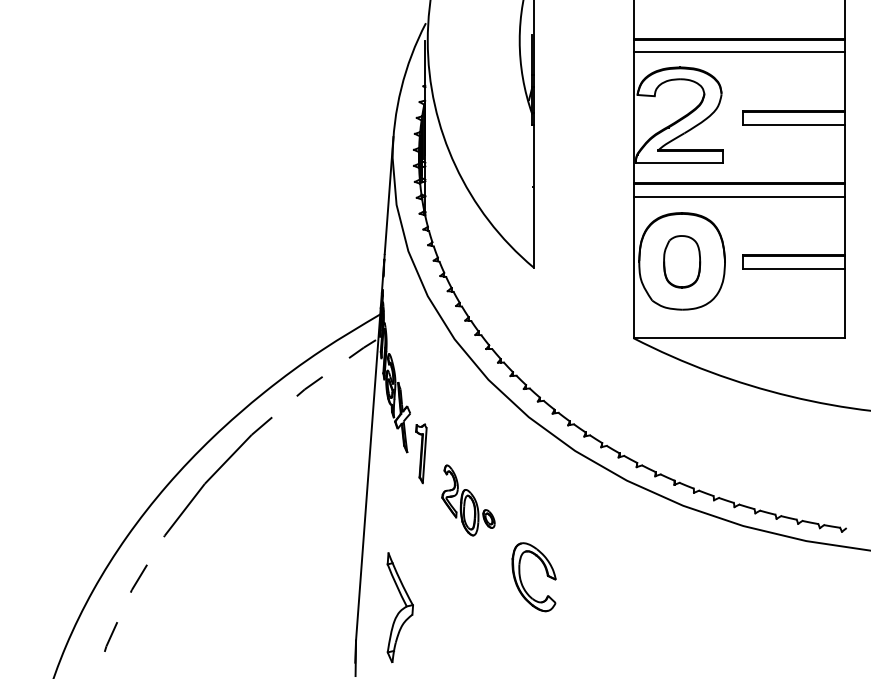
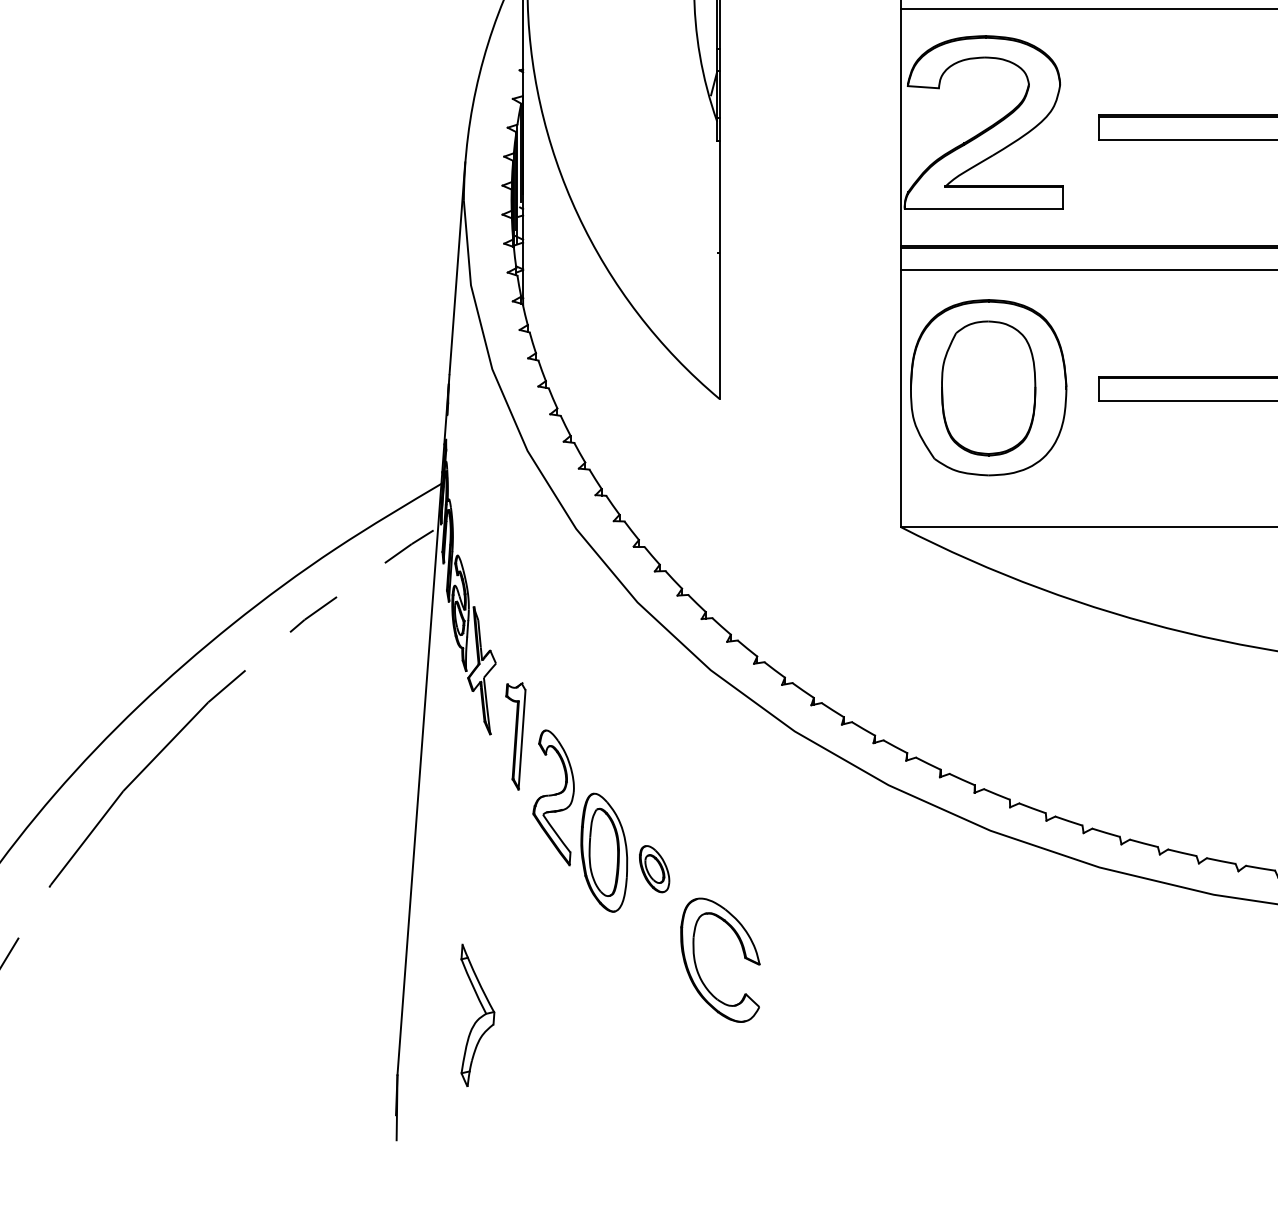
part: (681, 261) -> (987, 387), size x1.43
part: (468, 500) -> (601, 821), size x1.43
part: (400, 607) -> (478, 1015), size x0.71

